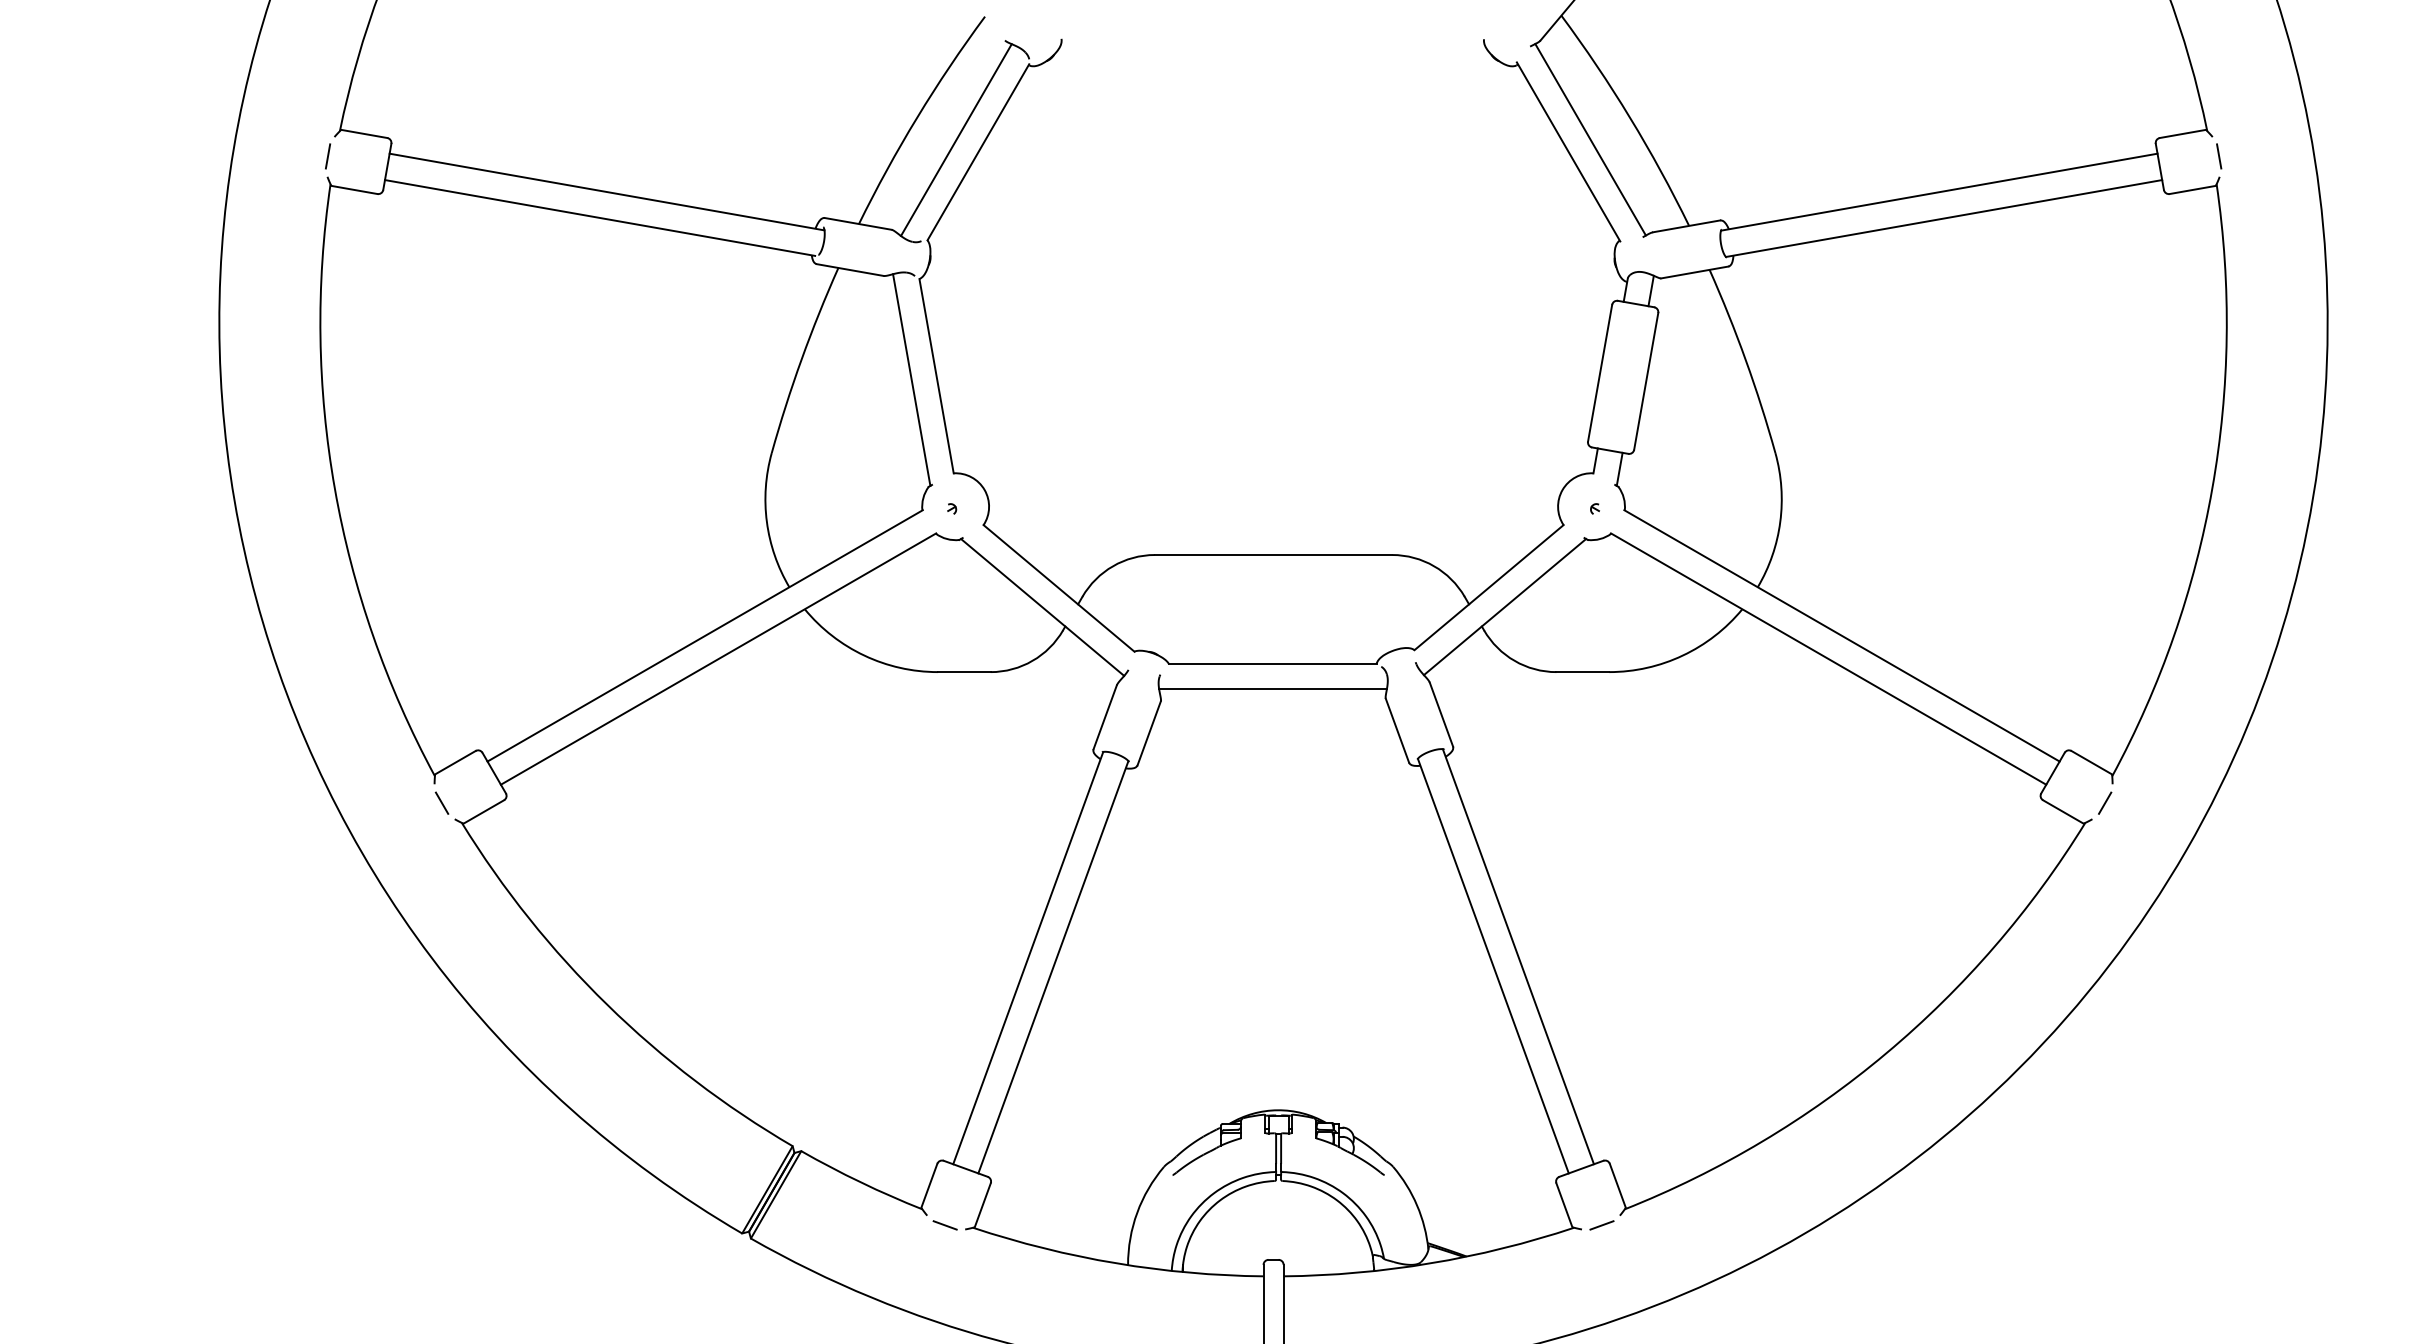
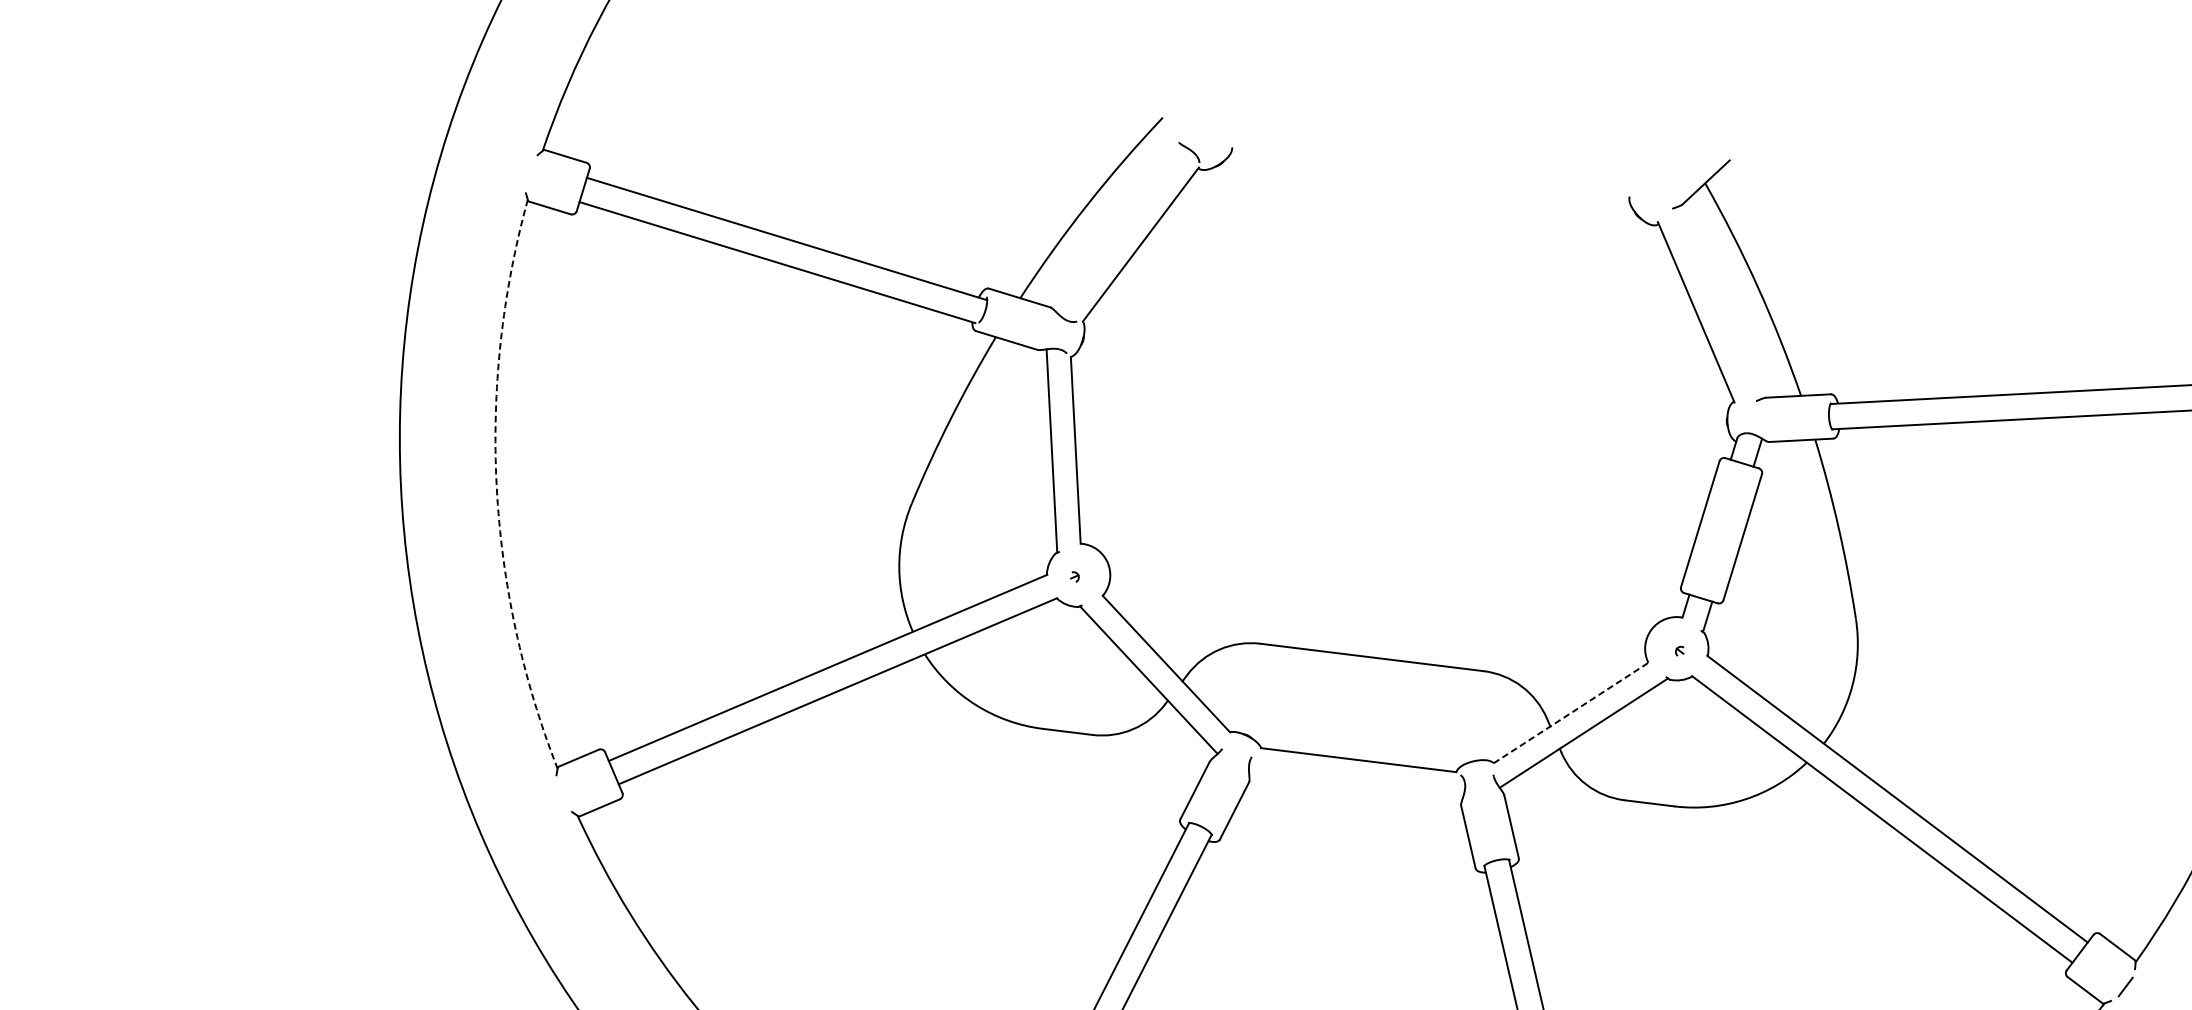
line: (1590, 139) -> (1718, 303), removed
line: (956, 140) -> (1121, 230), removed
line: (327, 156) -> (528, 173), removed
arc: (334, 488) -> (496, 486), solid -> dashed
line: (1489, 587) -> (1571, 712), solid -> dashed
line: (1272, 689) -> (1355, 783), removed
line: (441, 802) -> (560, 794), removed

